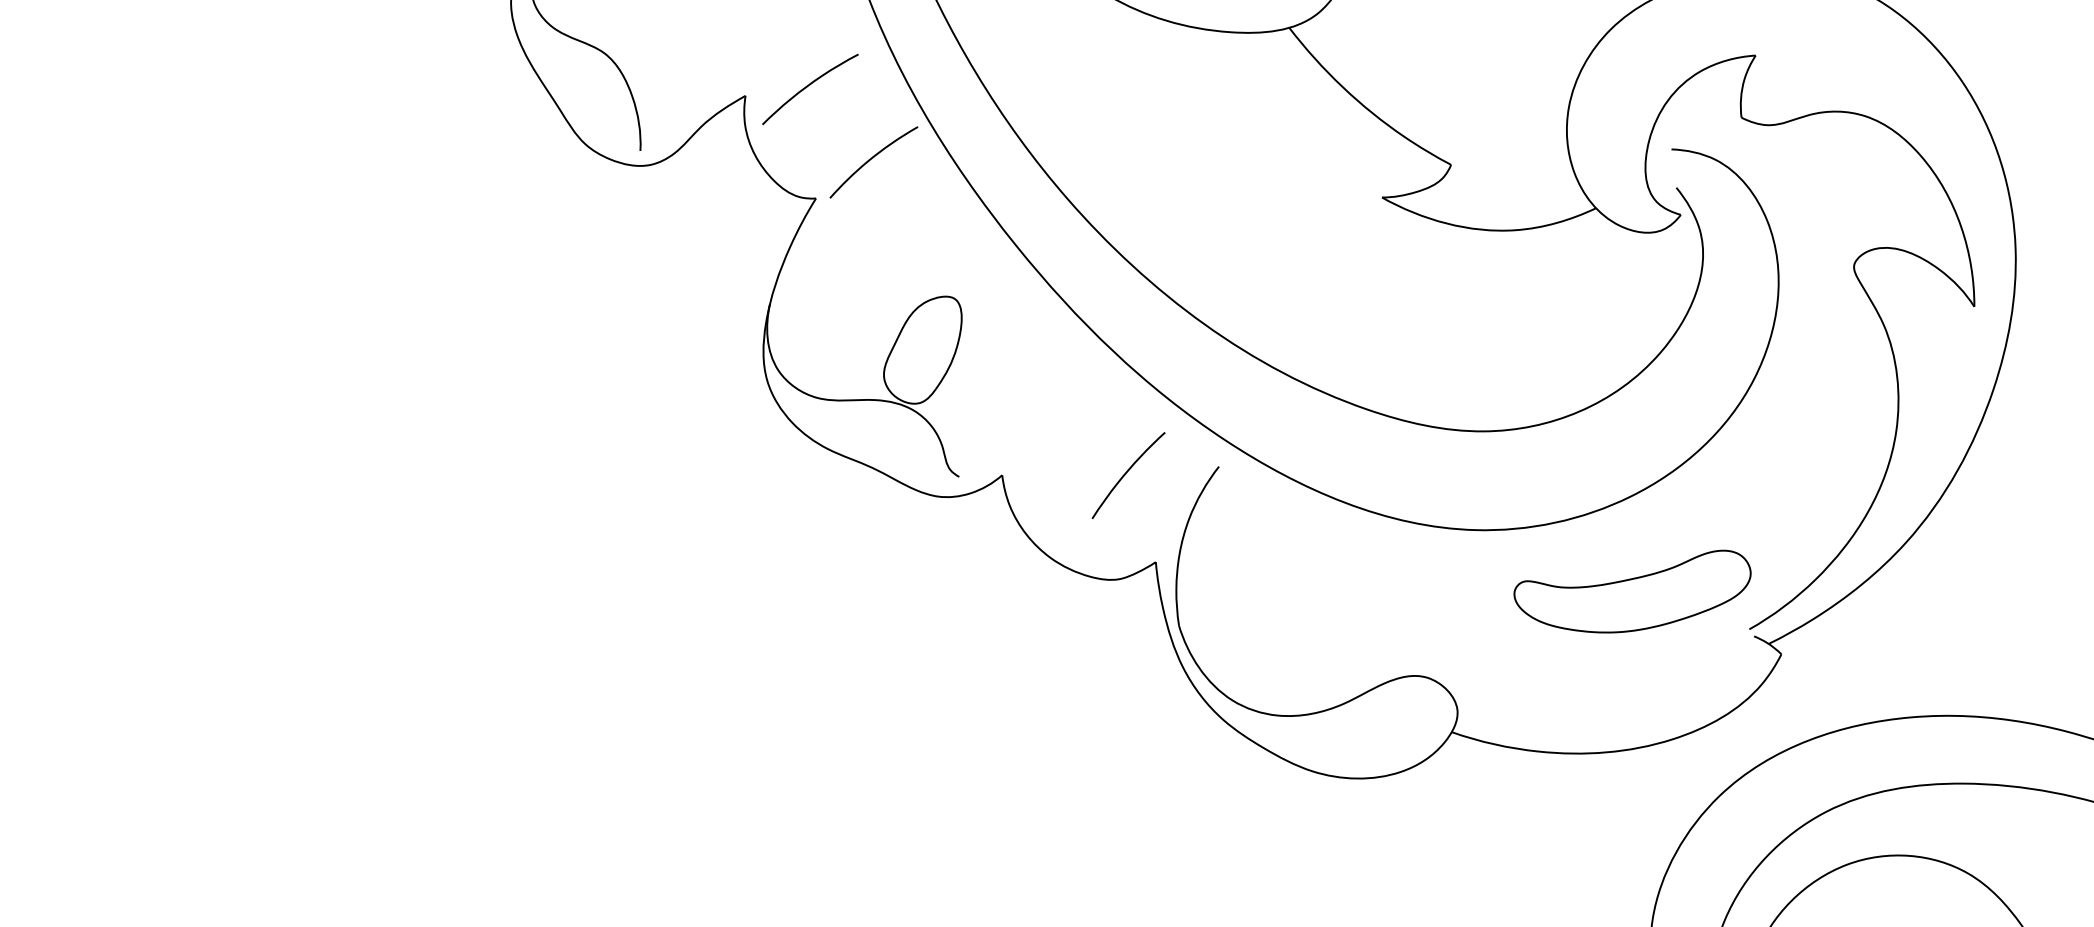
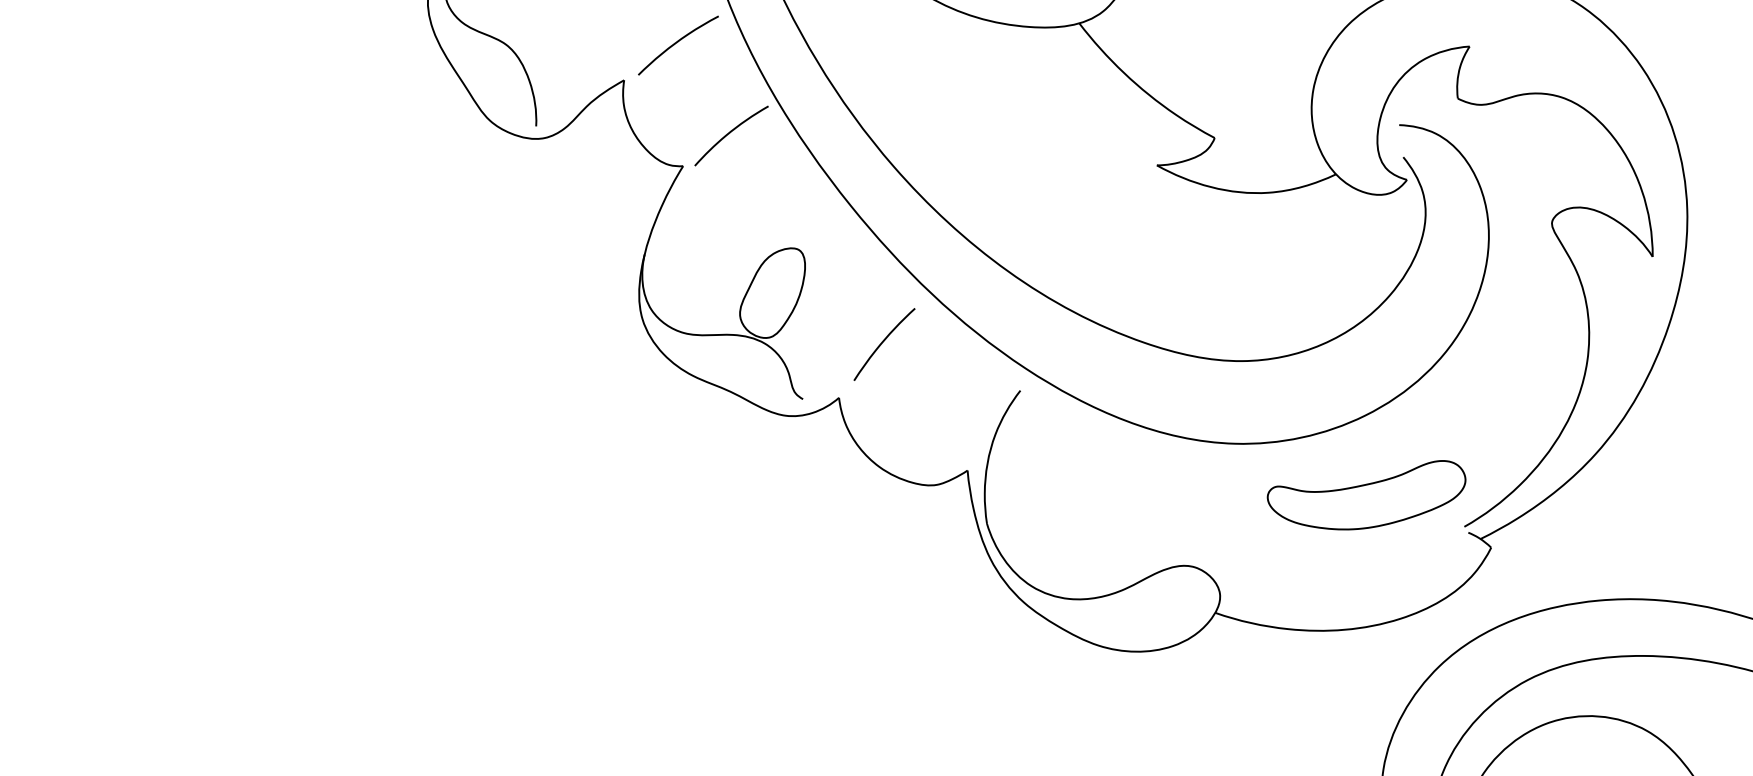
curve: (808, 86) -> (676, 43), moved
curve: (1126, 474) -> (882, 343), moved

